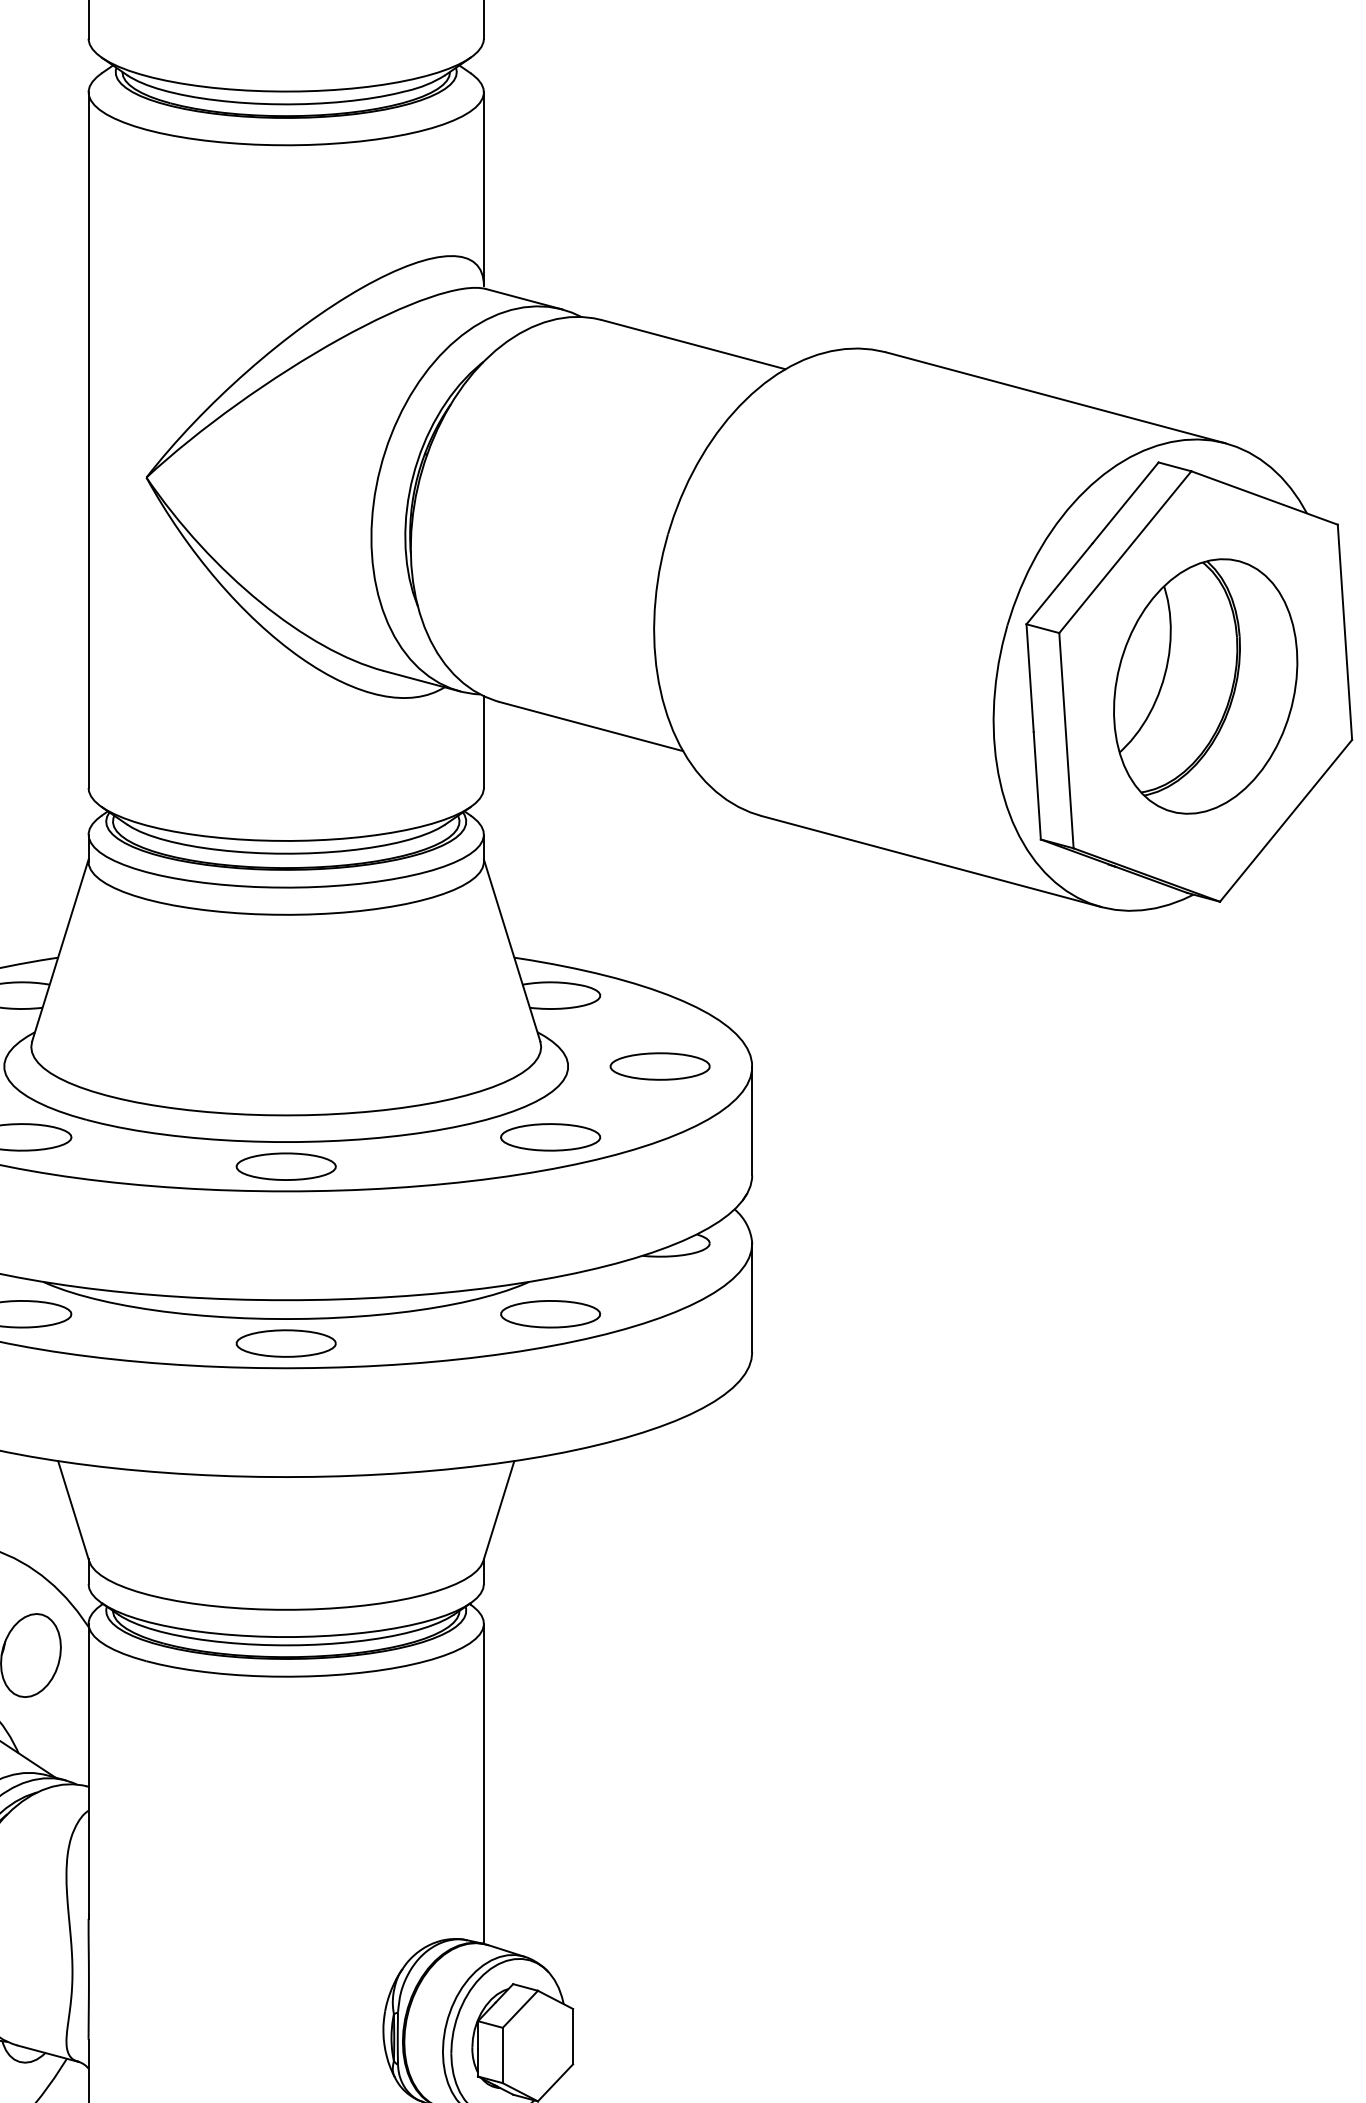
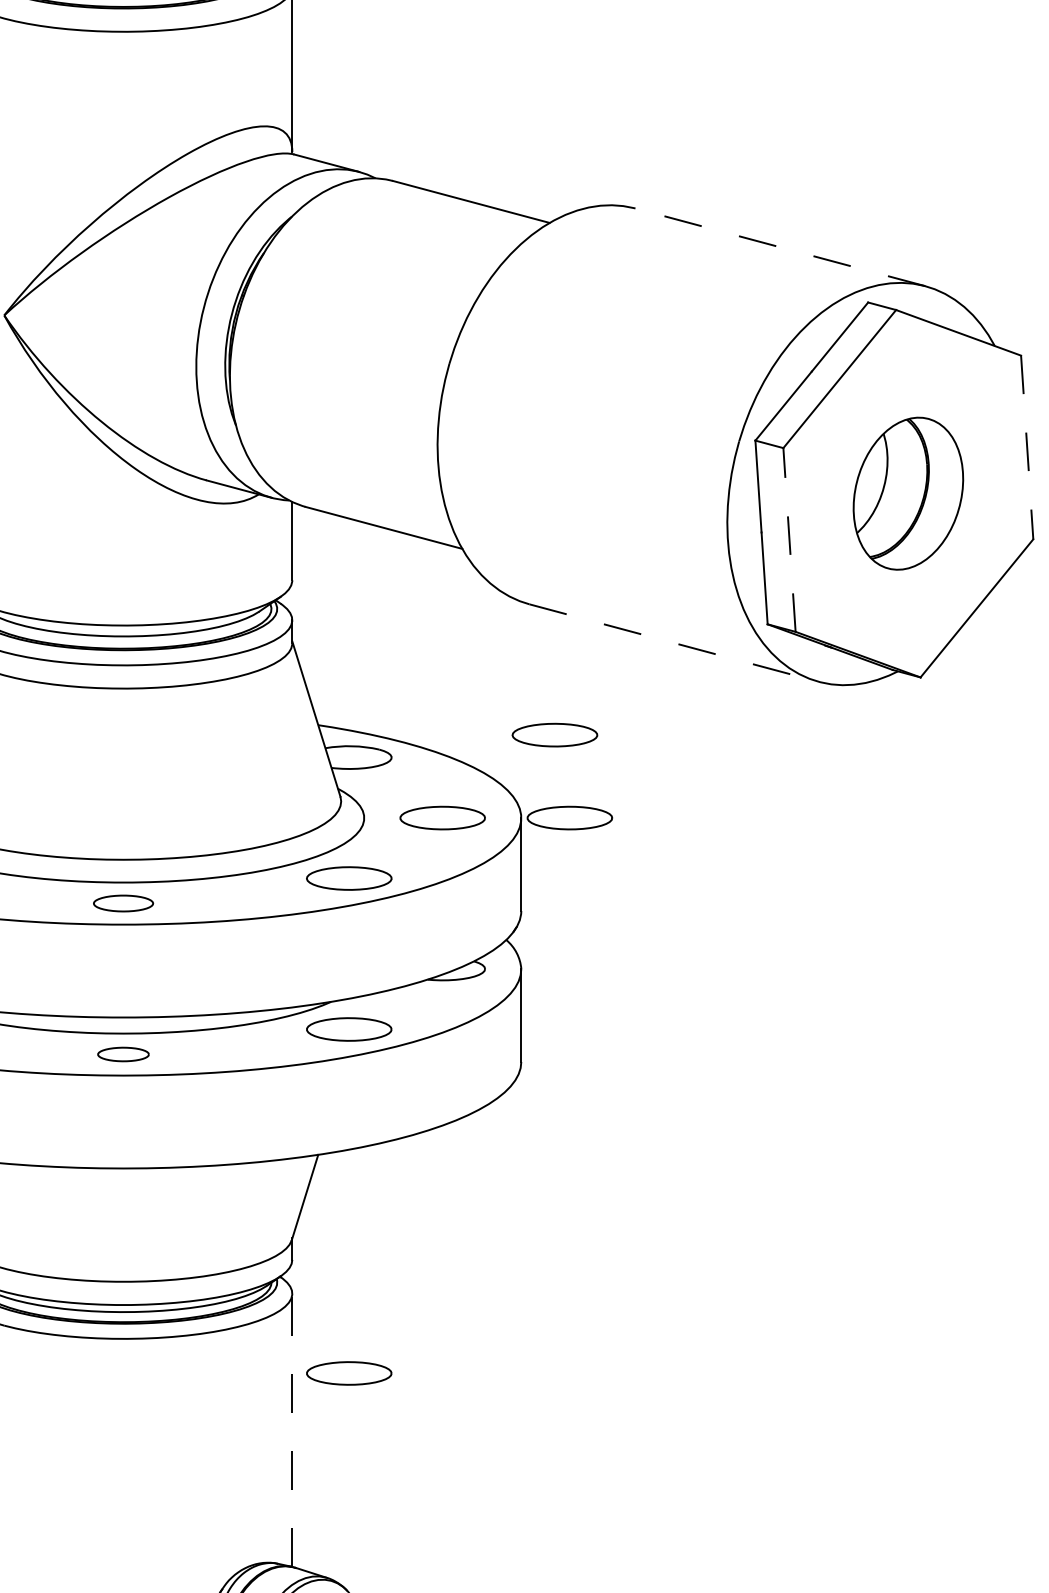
line: (1055, 397) -> (780, 247), solid -> dashed
line: (1344, 632) -> (1026, 447), solid -> dashed
part: (1205, 686) -> (908, 493), size x0.7
line: (1066, 740) -> (789, 539), solid -> dashed
line: (931, 861) -> (674, 643), solid -> dashed
part: (791, 969) -> (554, 735), added
part: (808, 1066) -> (569, 818), added
part: (285, 1166) -> (122, 903), size x0.7
part: (285, 1343) -> (122, 1054), size x0.6
part: (550, 1717) -> (349, 1373), added
line: (483, 1783) -> (291, 1430), solid -> dashed

